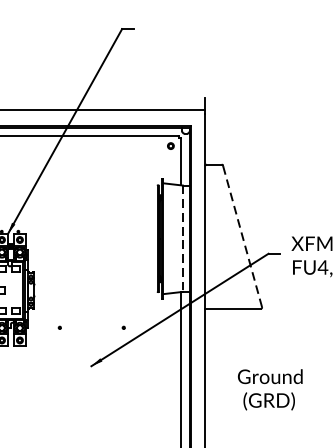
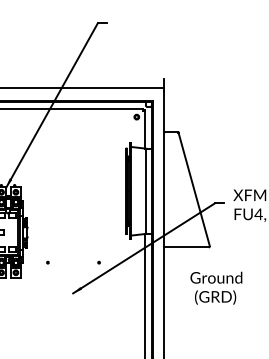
line: (242, 236) -> (194, 189), dashed -> solid
line: (182, 238) -> (146, 191), dashed -> solid
text: (270, 388) -> (216, 287), moved

